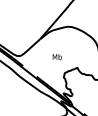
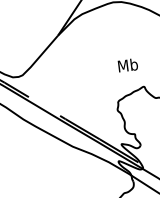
text: (56, 56) -> (126, 64), moved

